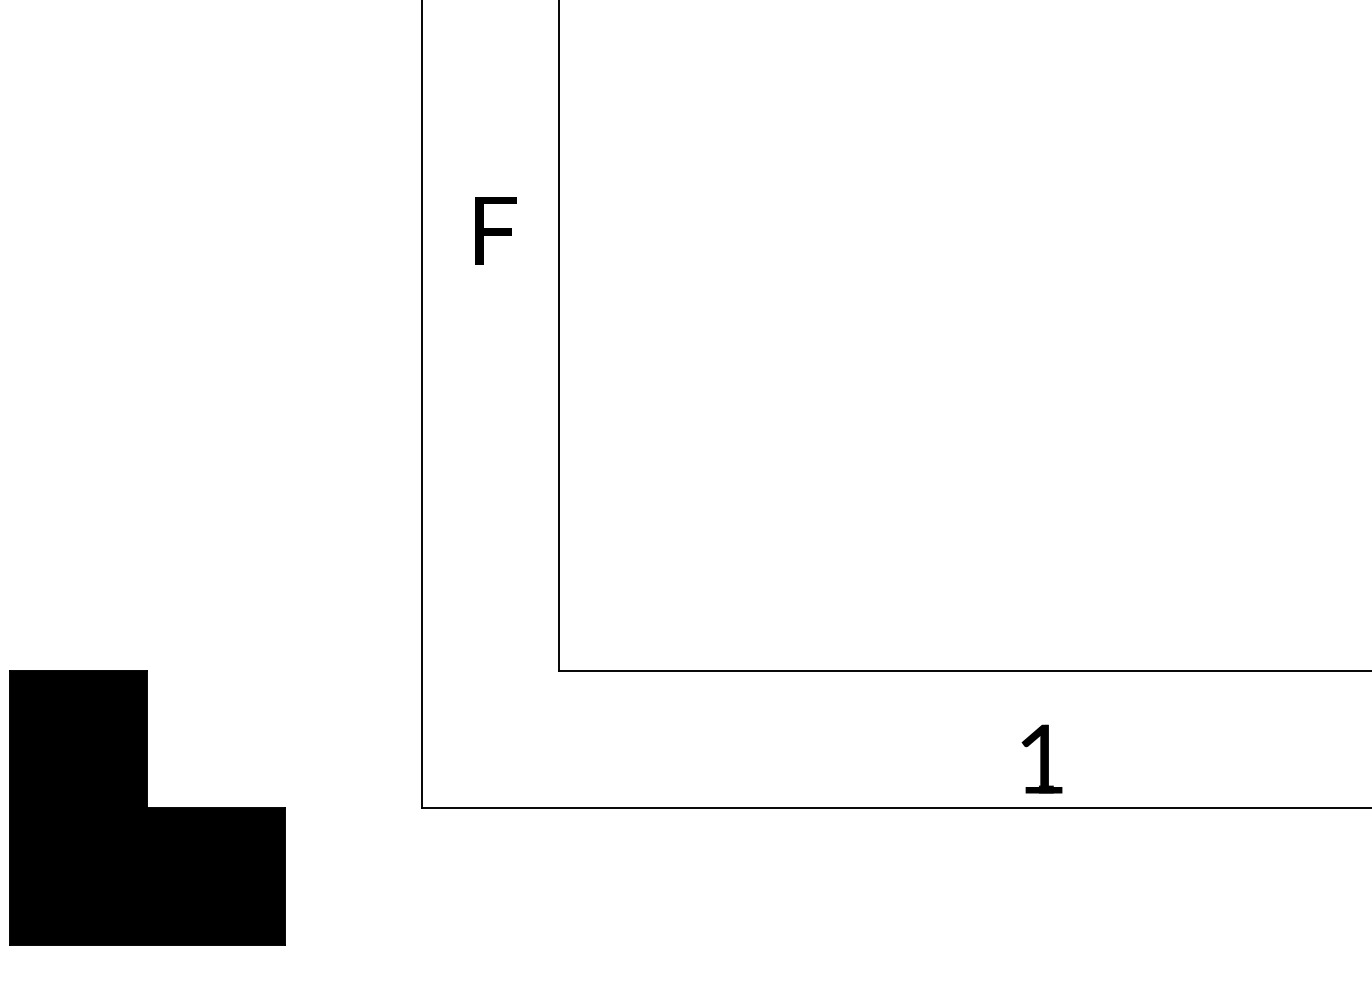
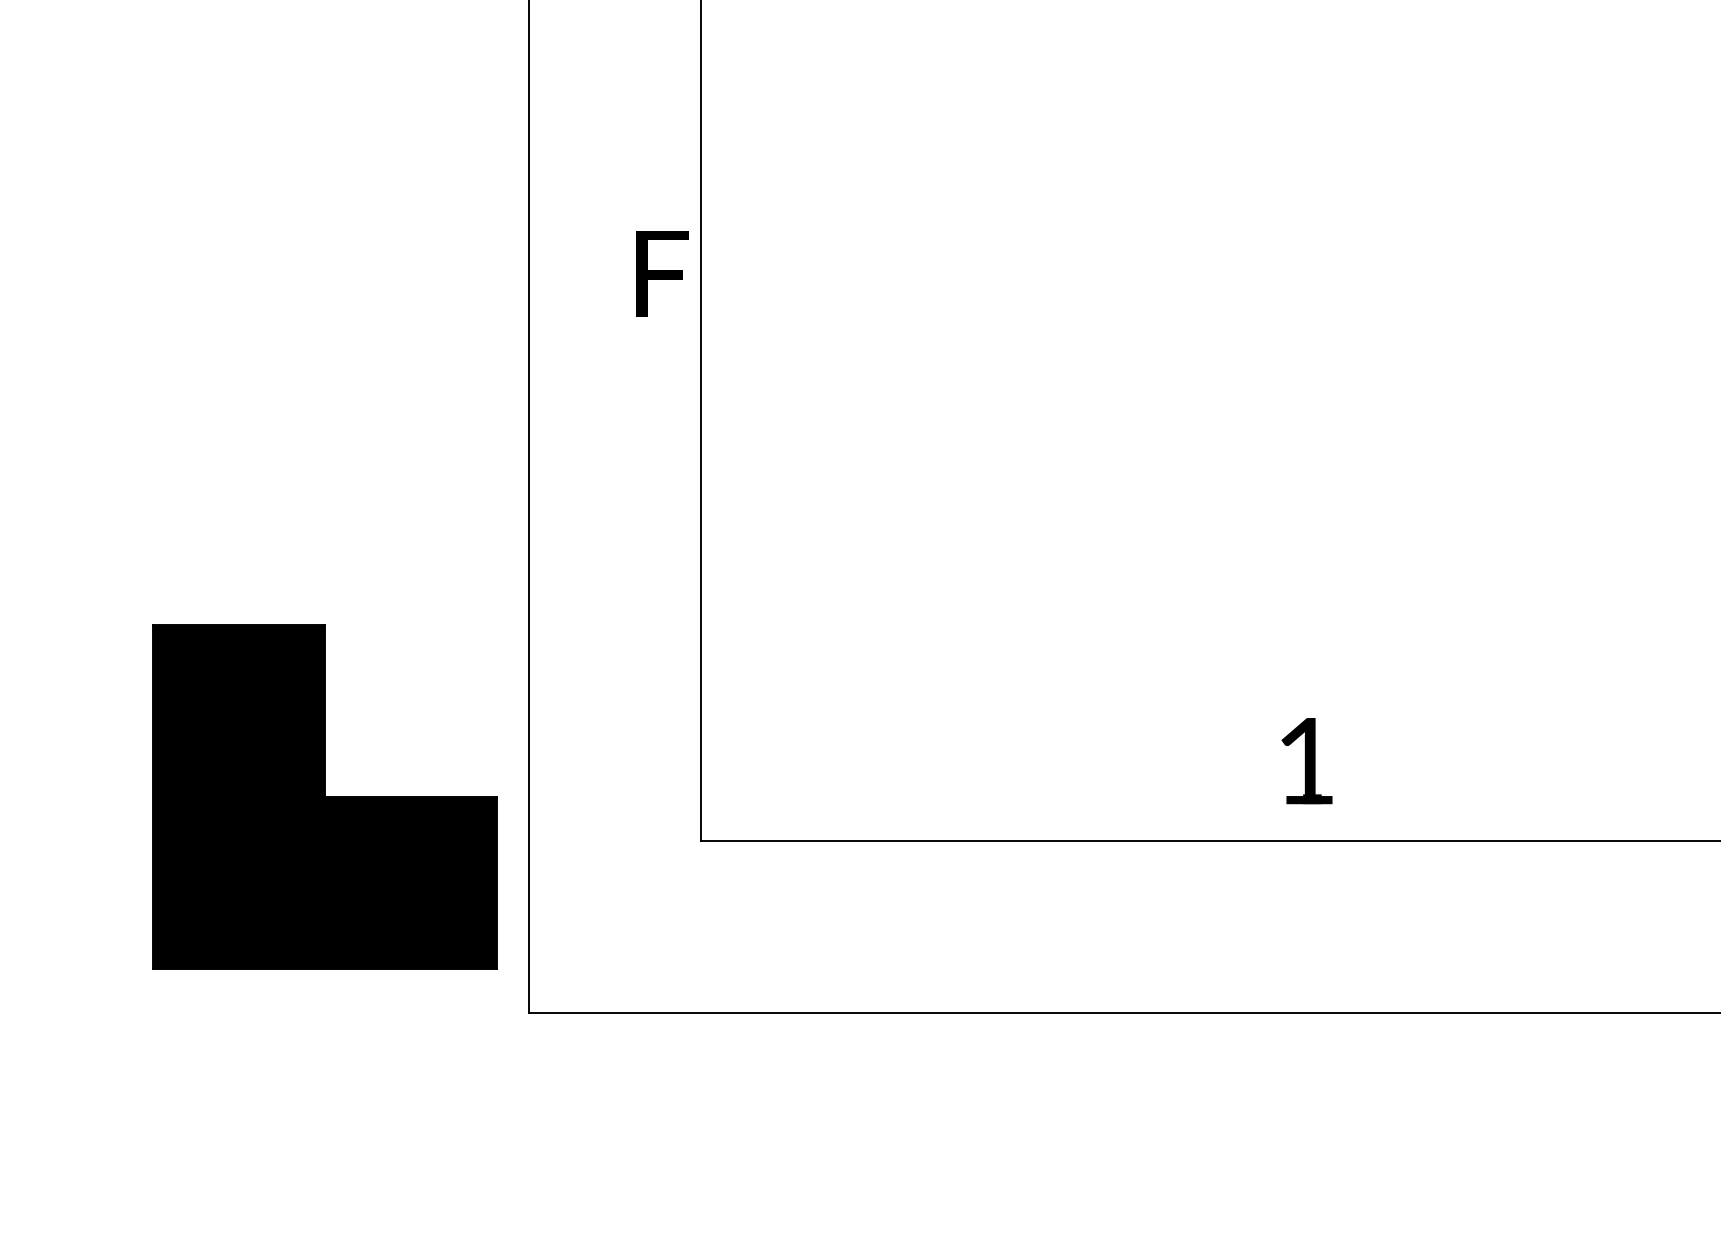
text: (496, 230) -> (662, 273), moved
text: (1041, 759) -> (1306, 761), moved
part: (146, 807) -> (324, 796), moved

